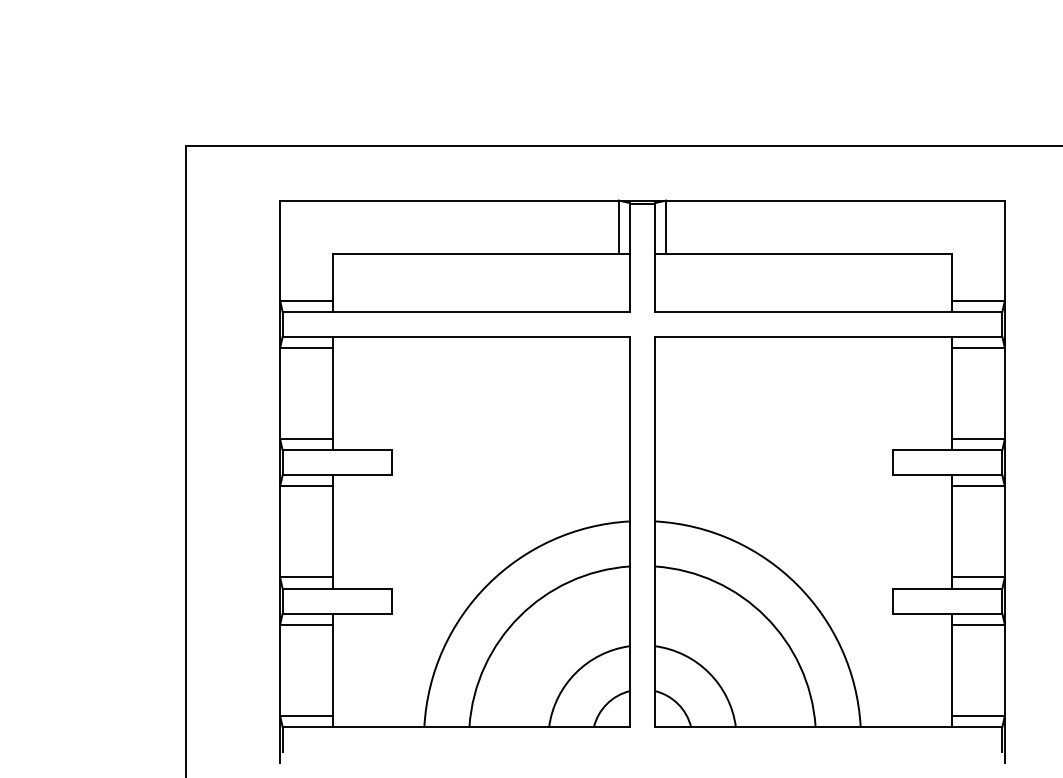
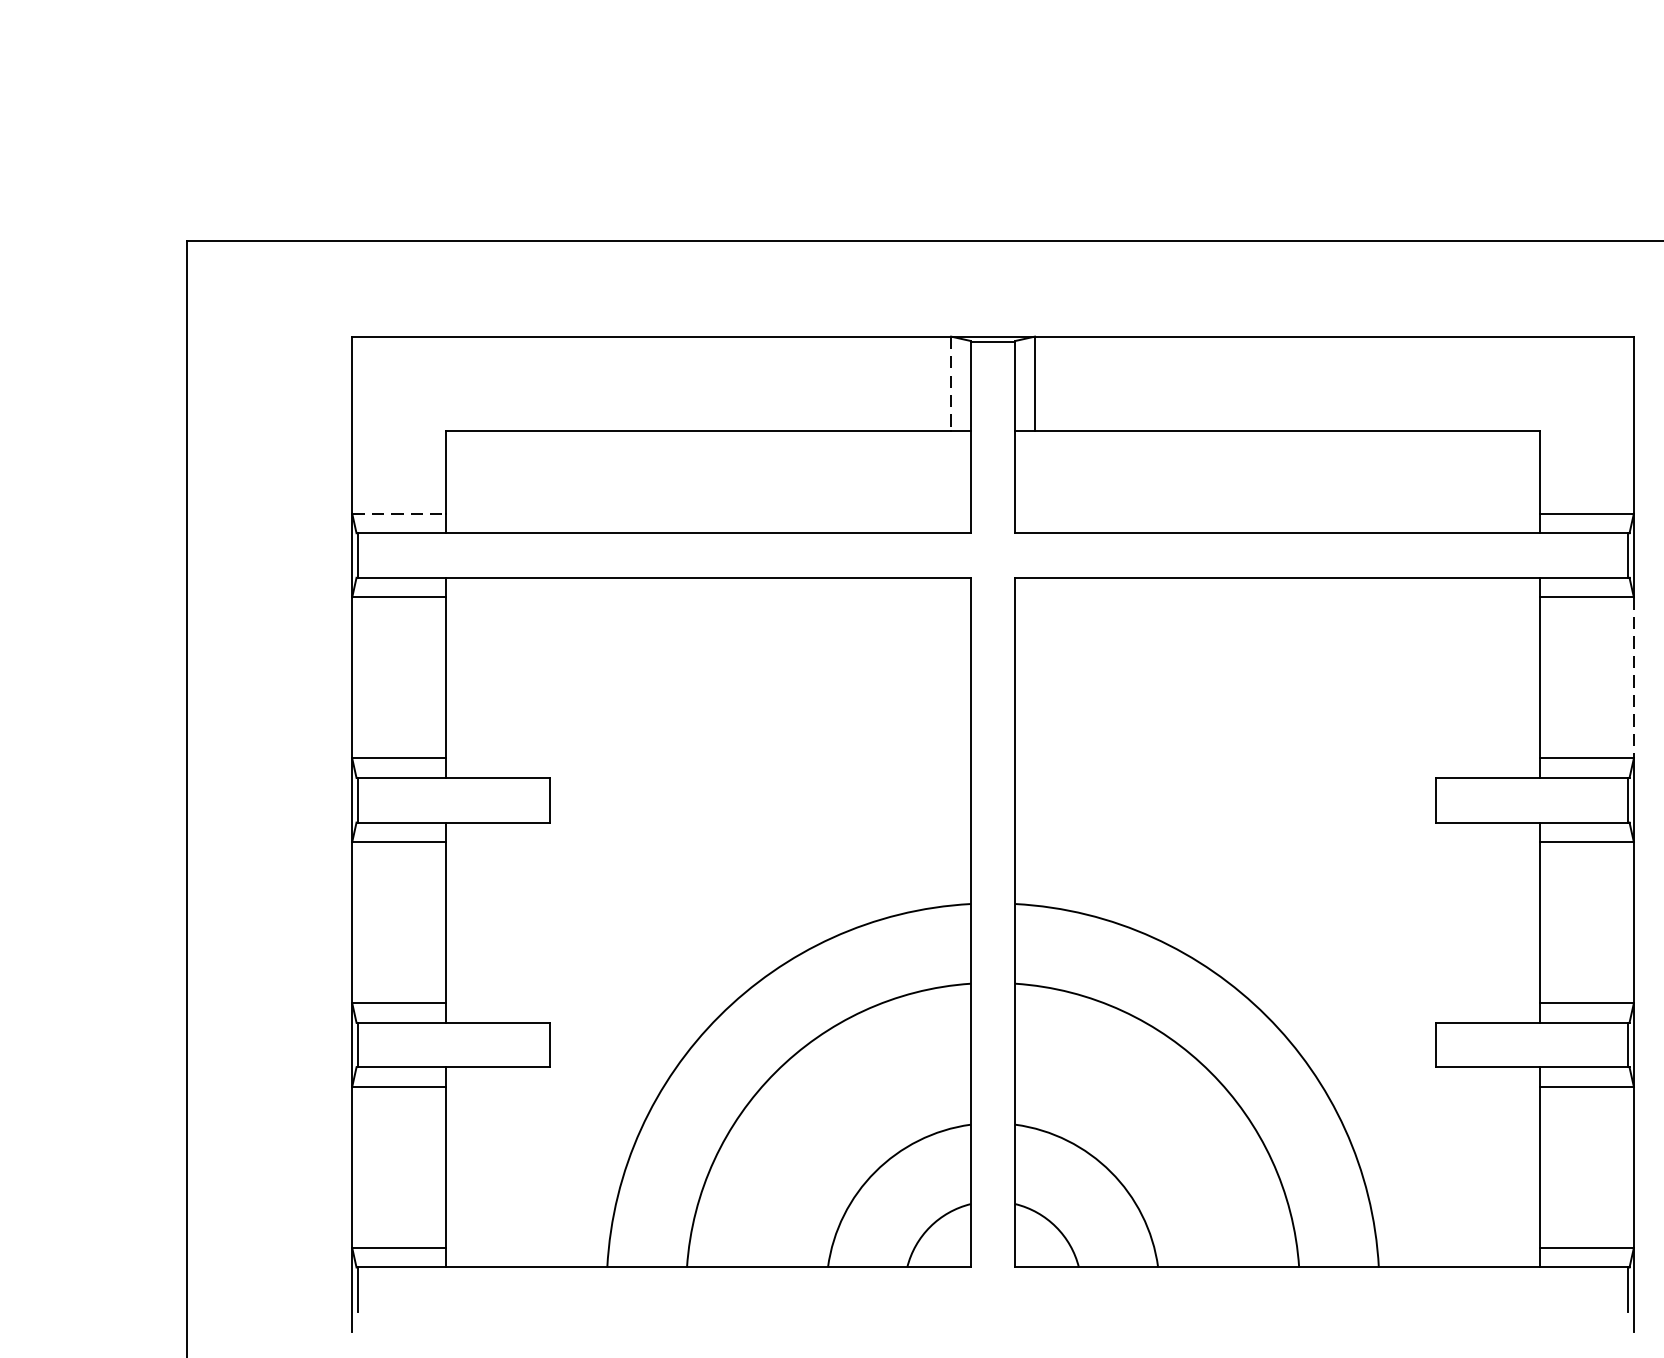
line: (618, 227) -> (950, 384), solid -> dashed
line: (306, 300) -> (398, 513), solid -> dashed
line: (1004, 393) -> (1633, 677), solid -> dashed

